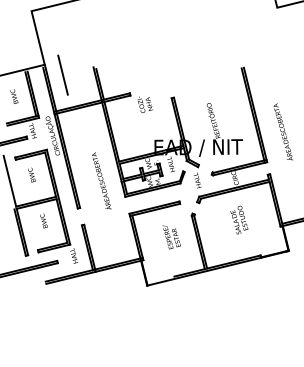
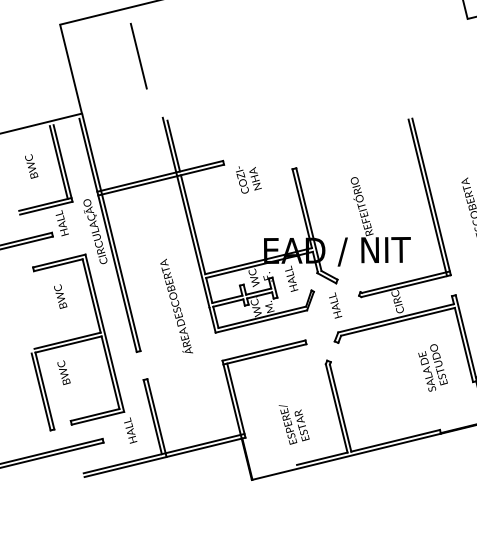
line: (62, 74) -> (137, 55), moved
line: (9, 180) -> (23, 305), removed
text: (239, 219) -> (433, 366), moved
text: (43, 220) -> (63, 371), moved
text: (171, 237) -> (293, 424), moved

